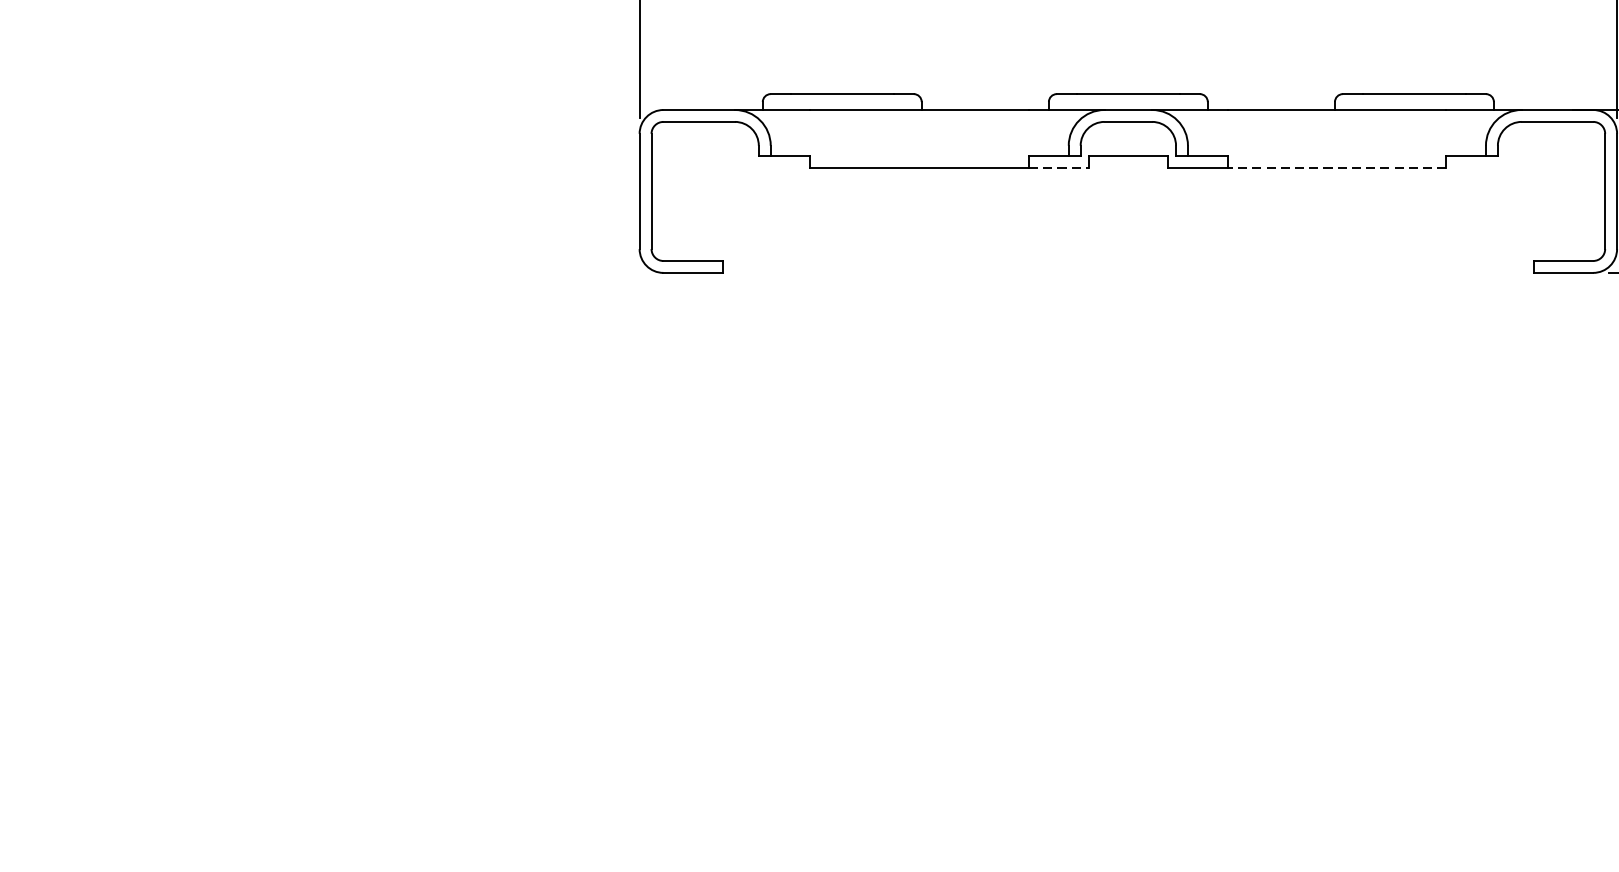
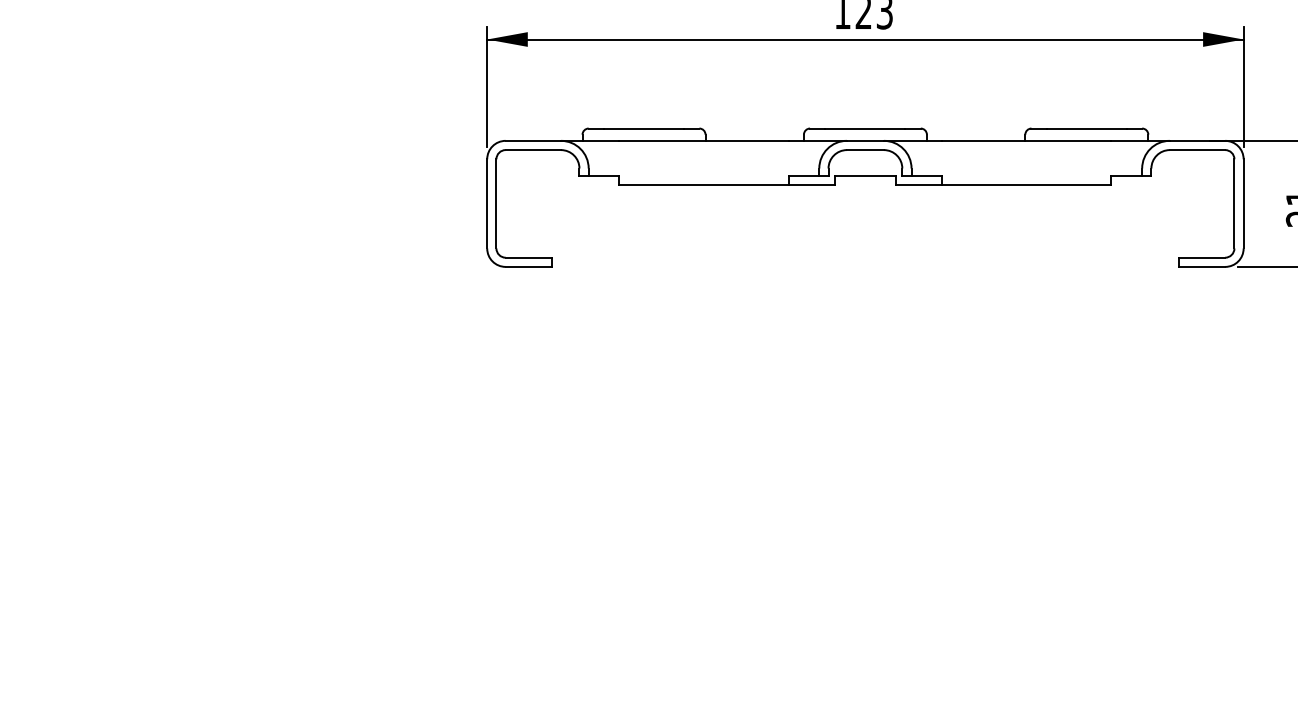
line: (1059, 167) -> (812, 185), dashed -> solid
line: (1336, 167) -> (1026, 185), dashed -> solid

